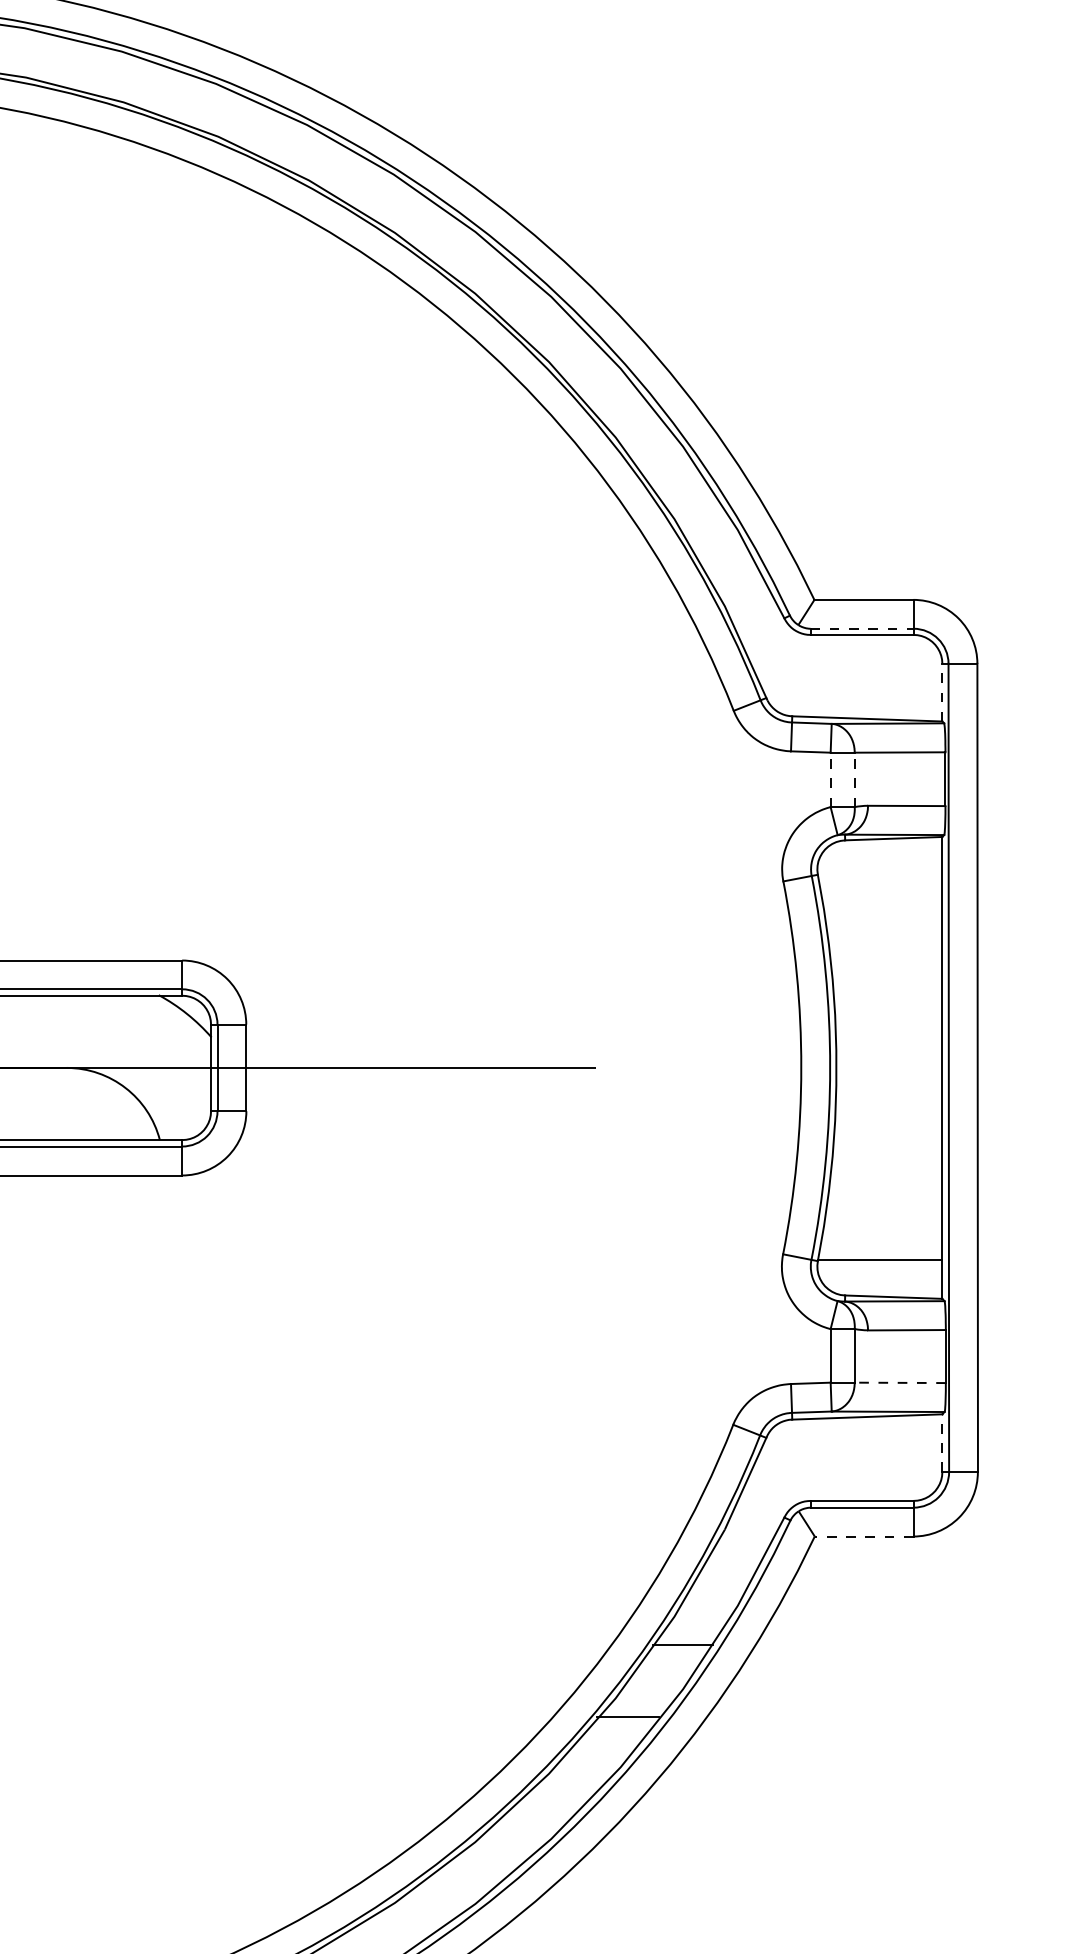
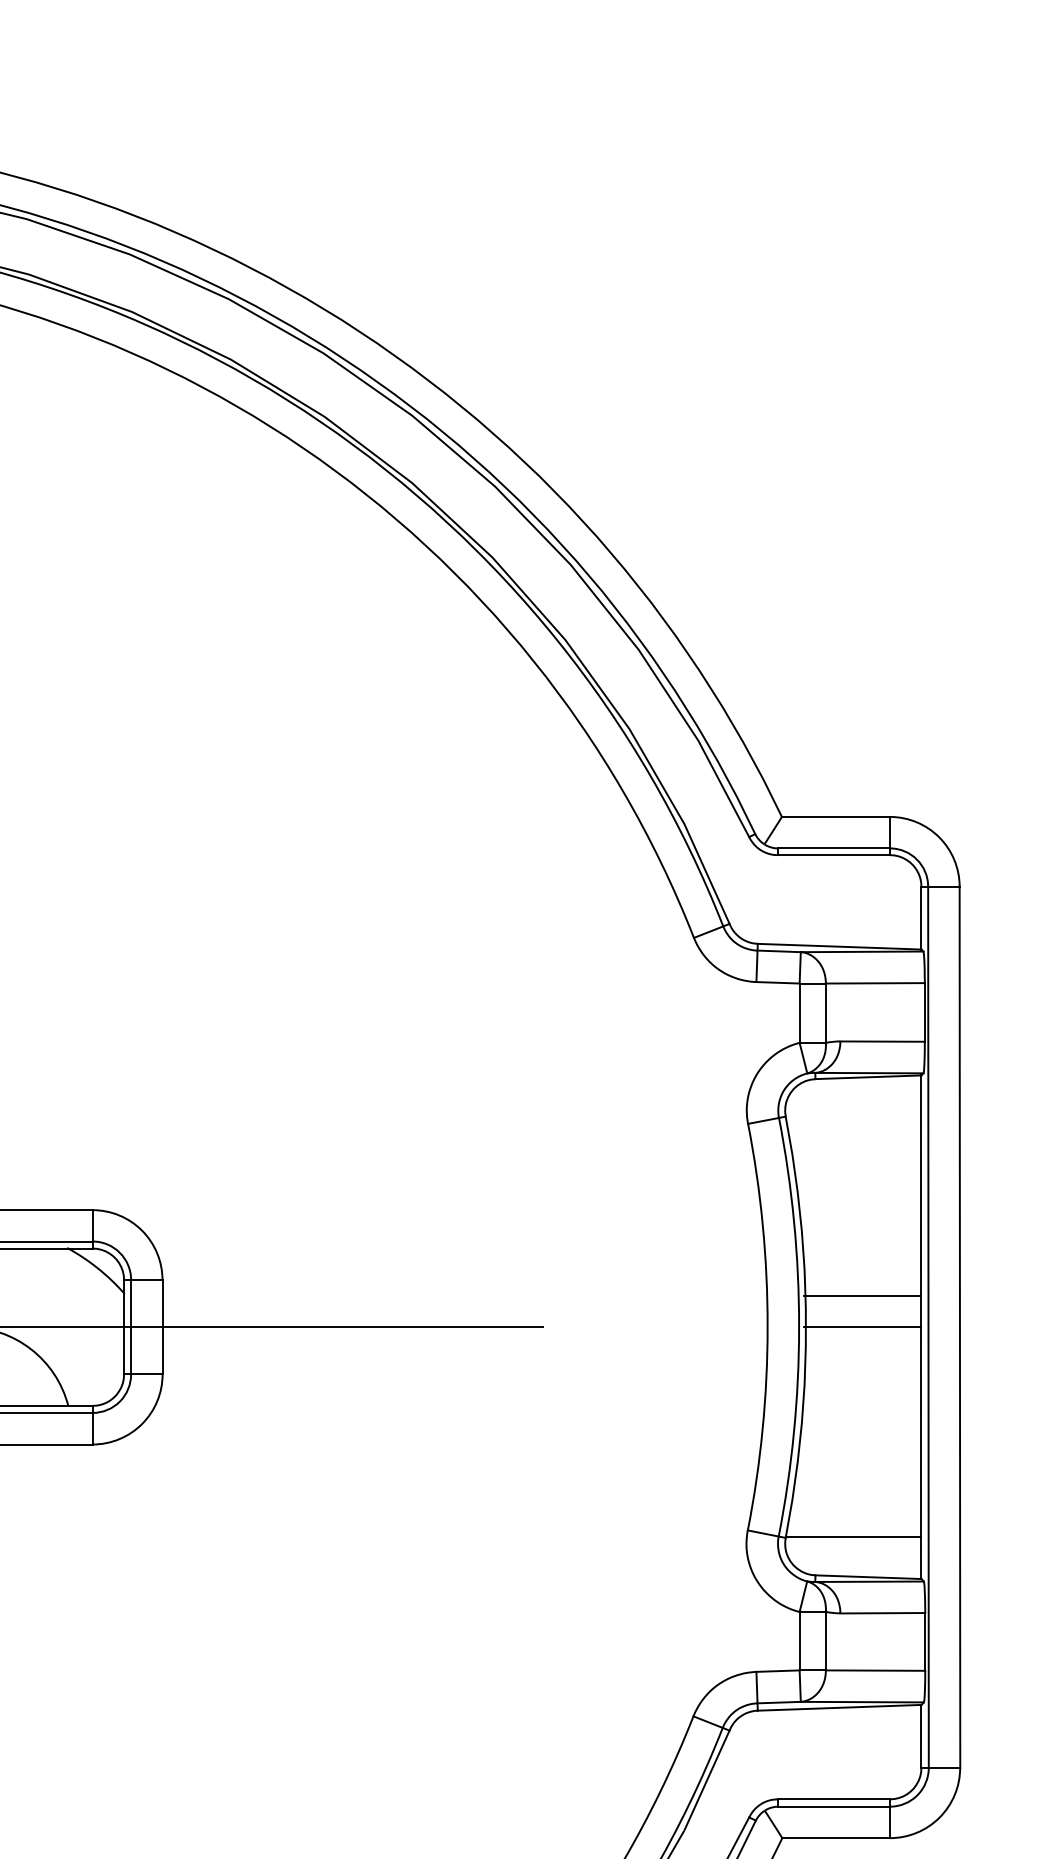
line: (862, 628) -> (834, 848), dashed -> solid
line: (942, 692) -> (921, 917), dashed -> solid
line: (830, 779) -> (799, 1012), dashed -> solid
line: (854, 779) -> (825, 1012), dashed -> solid
line: (888, 1039) -> (862, 1296), added
line: (888, 1067) -> (862, 1326), added
line: (900, 1382) -> (875, 1670), dashed -> solid
line: (942, 1443) -> (921, 1736), dashed -> solid
line: (863, 1536) -> (835, 1838), dashed -> solid

